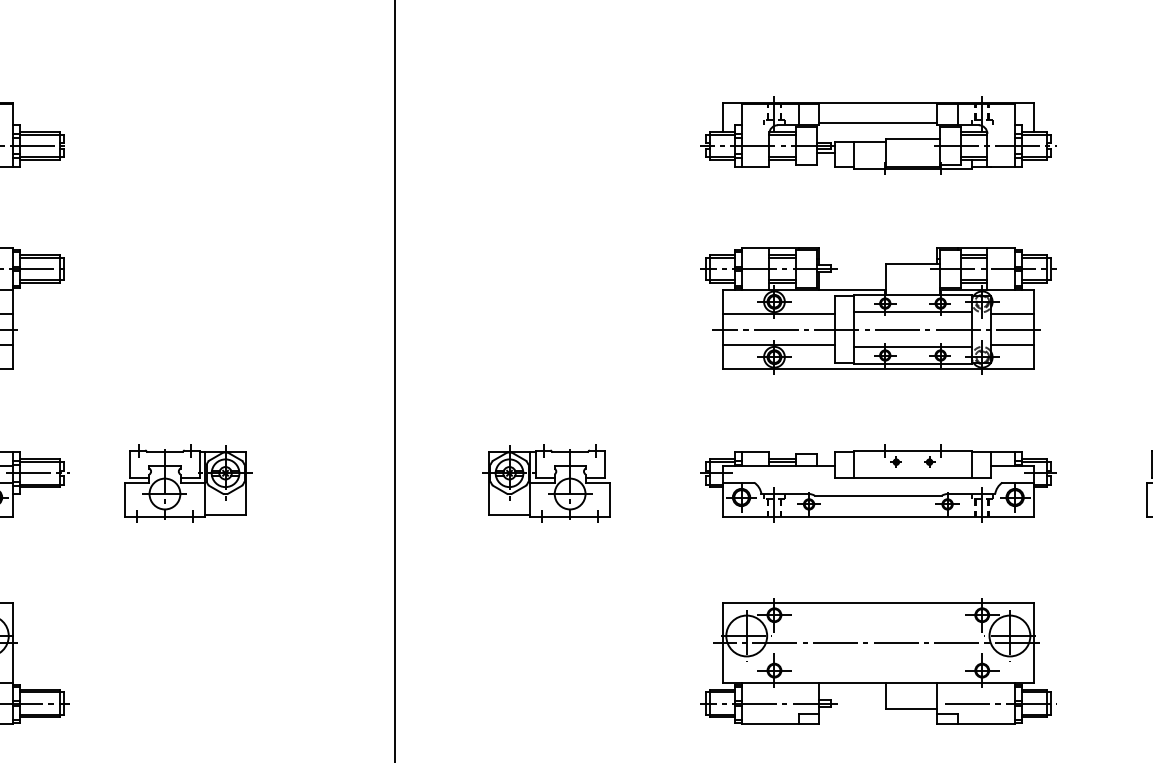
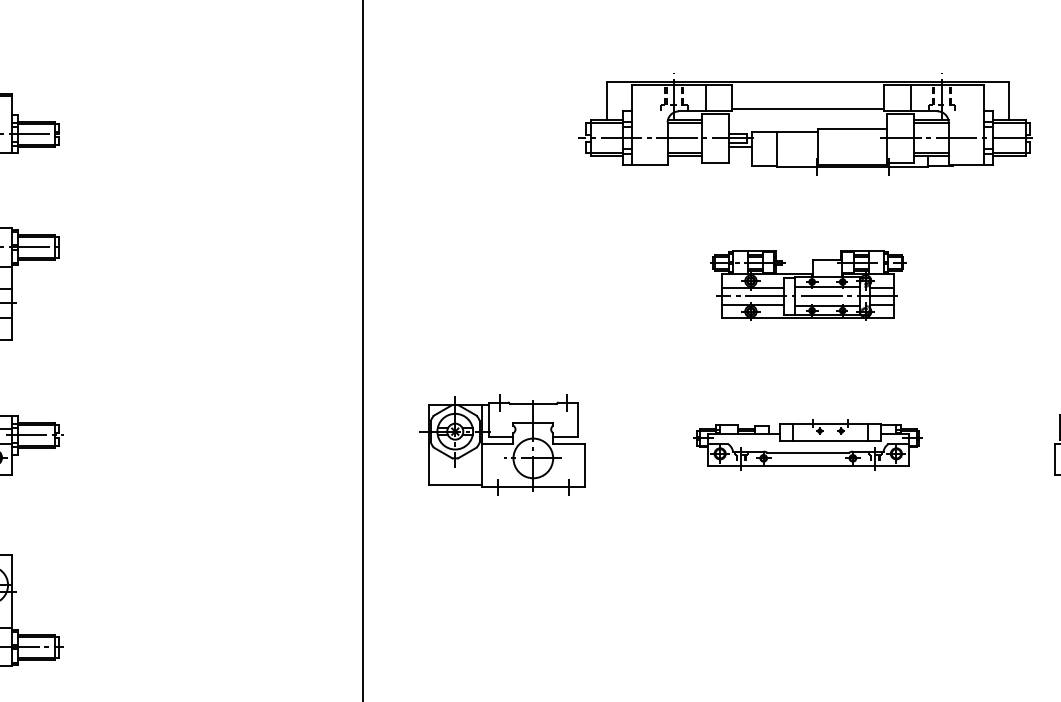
part: (878, 135) -> (808, 124), size x1.4
part: (878, 310) -> (808, 285), size x0.6
part: (188, 483) -> (173, 444), removed
part: (546, 483) -> (502, 444), size x1.4
part: (878, 483) -> (808, 444), size x0.7
part: (878, 661) -> (808, 608), removed

